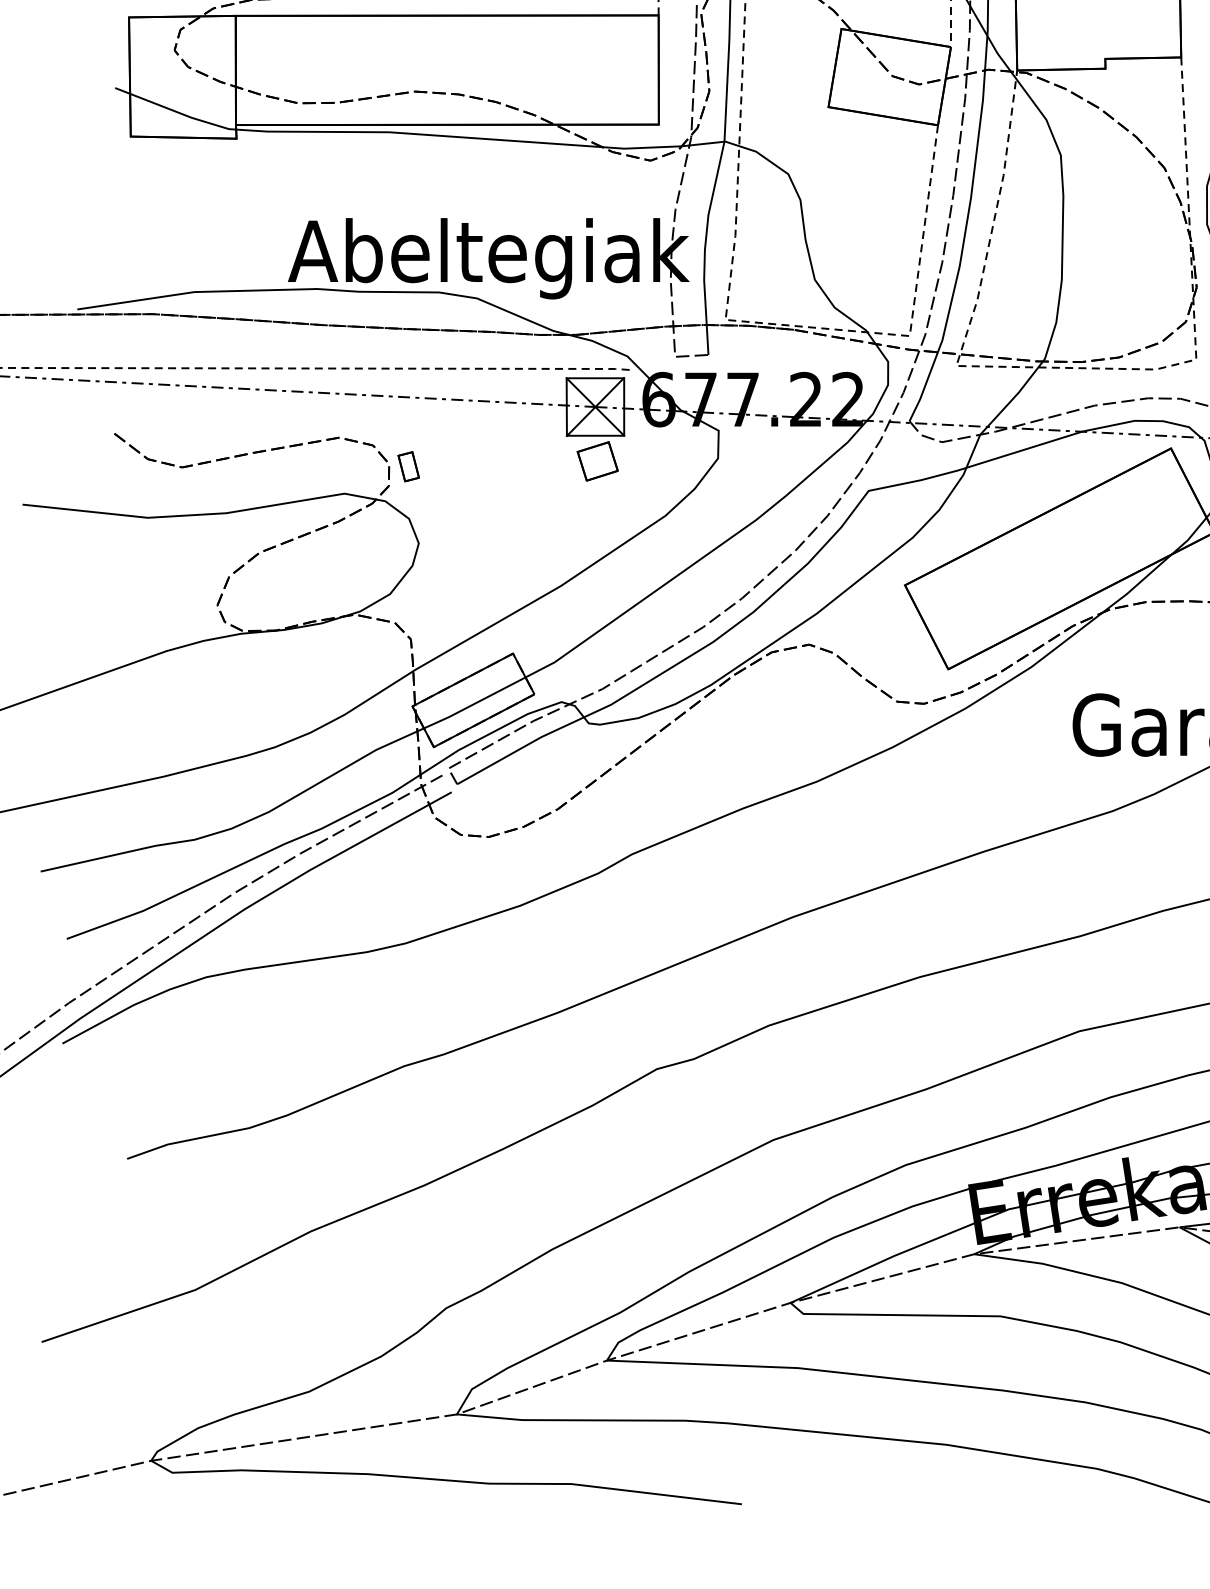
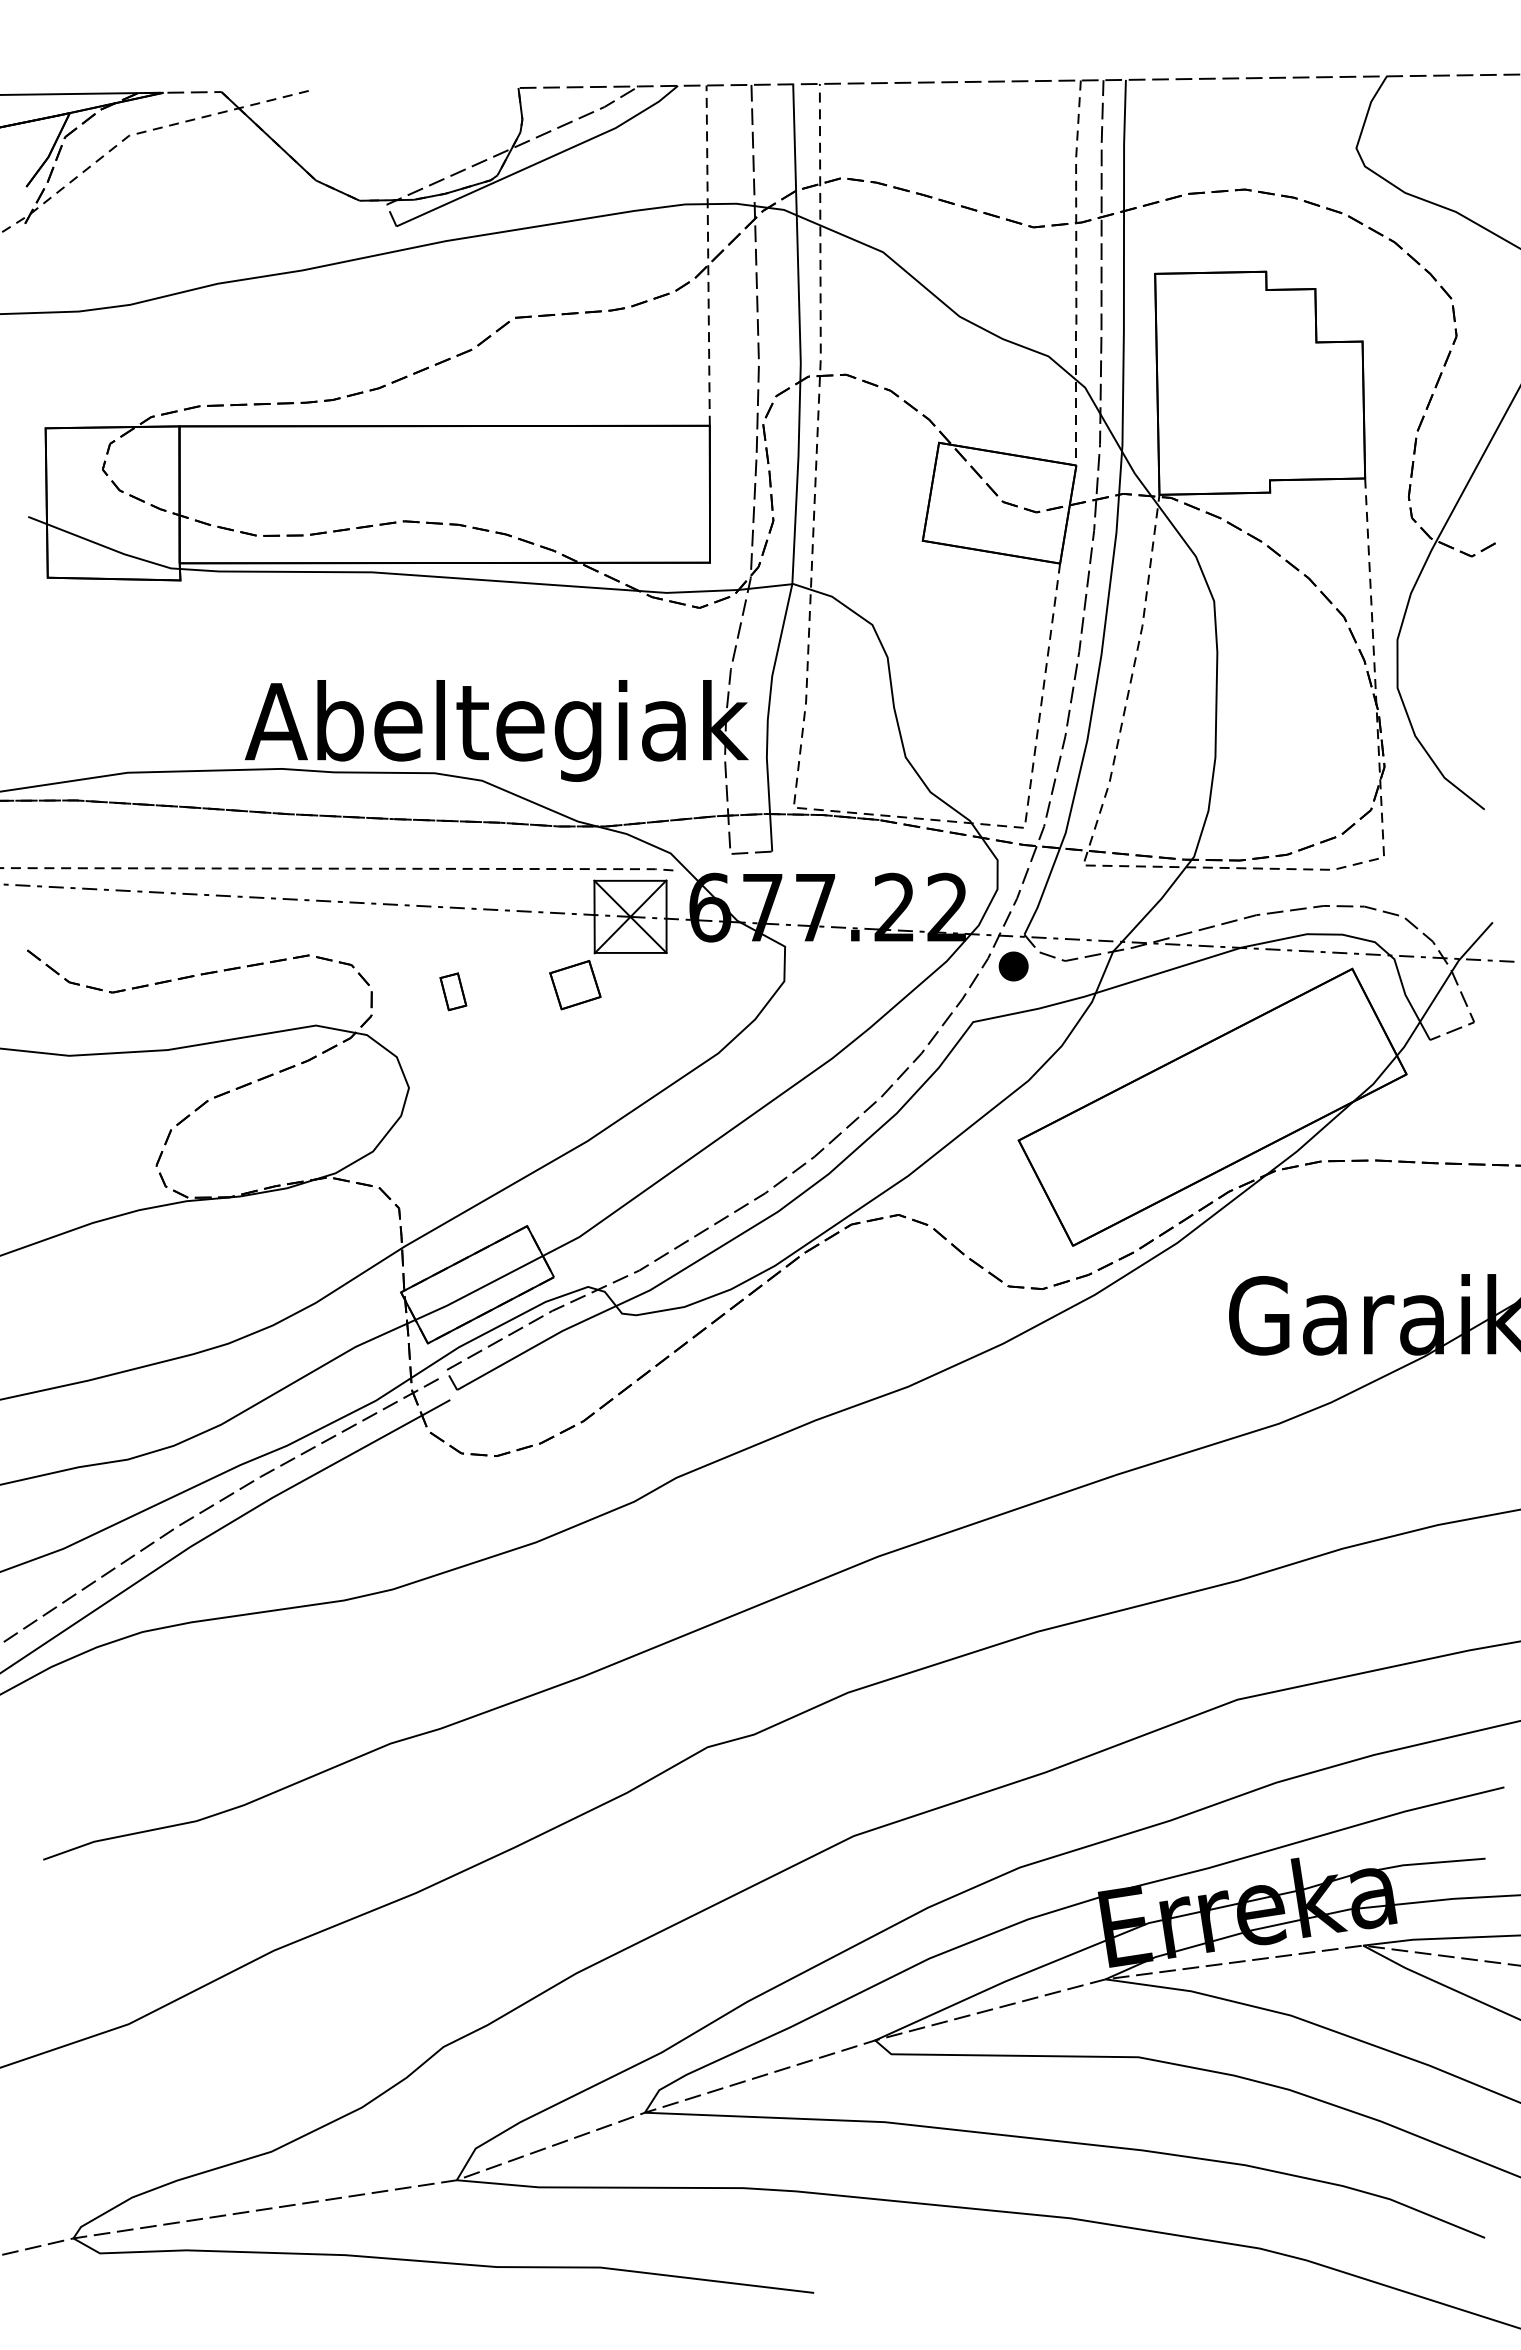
part: (900, 446) -> (1013, 966), added
part: (597, 461) -> (575, 985), moved
part: (408, 466) -> (453, 991), moved

